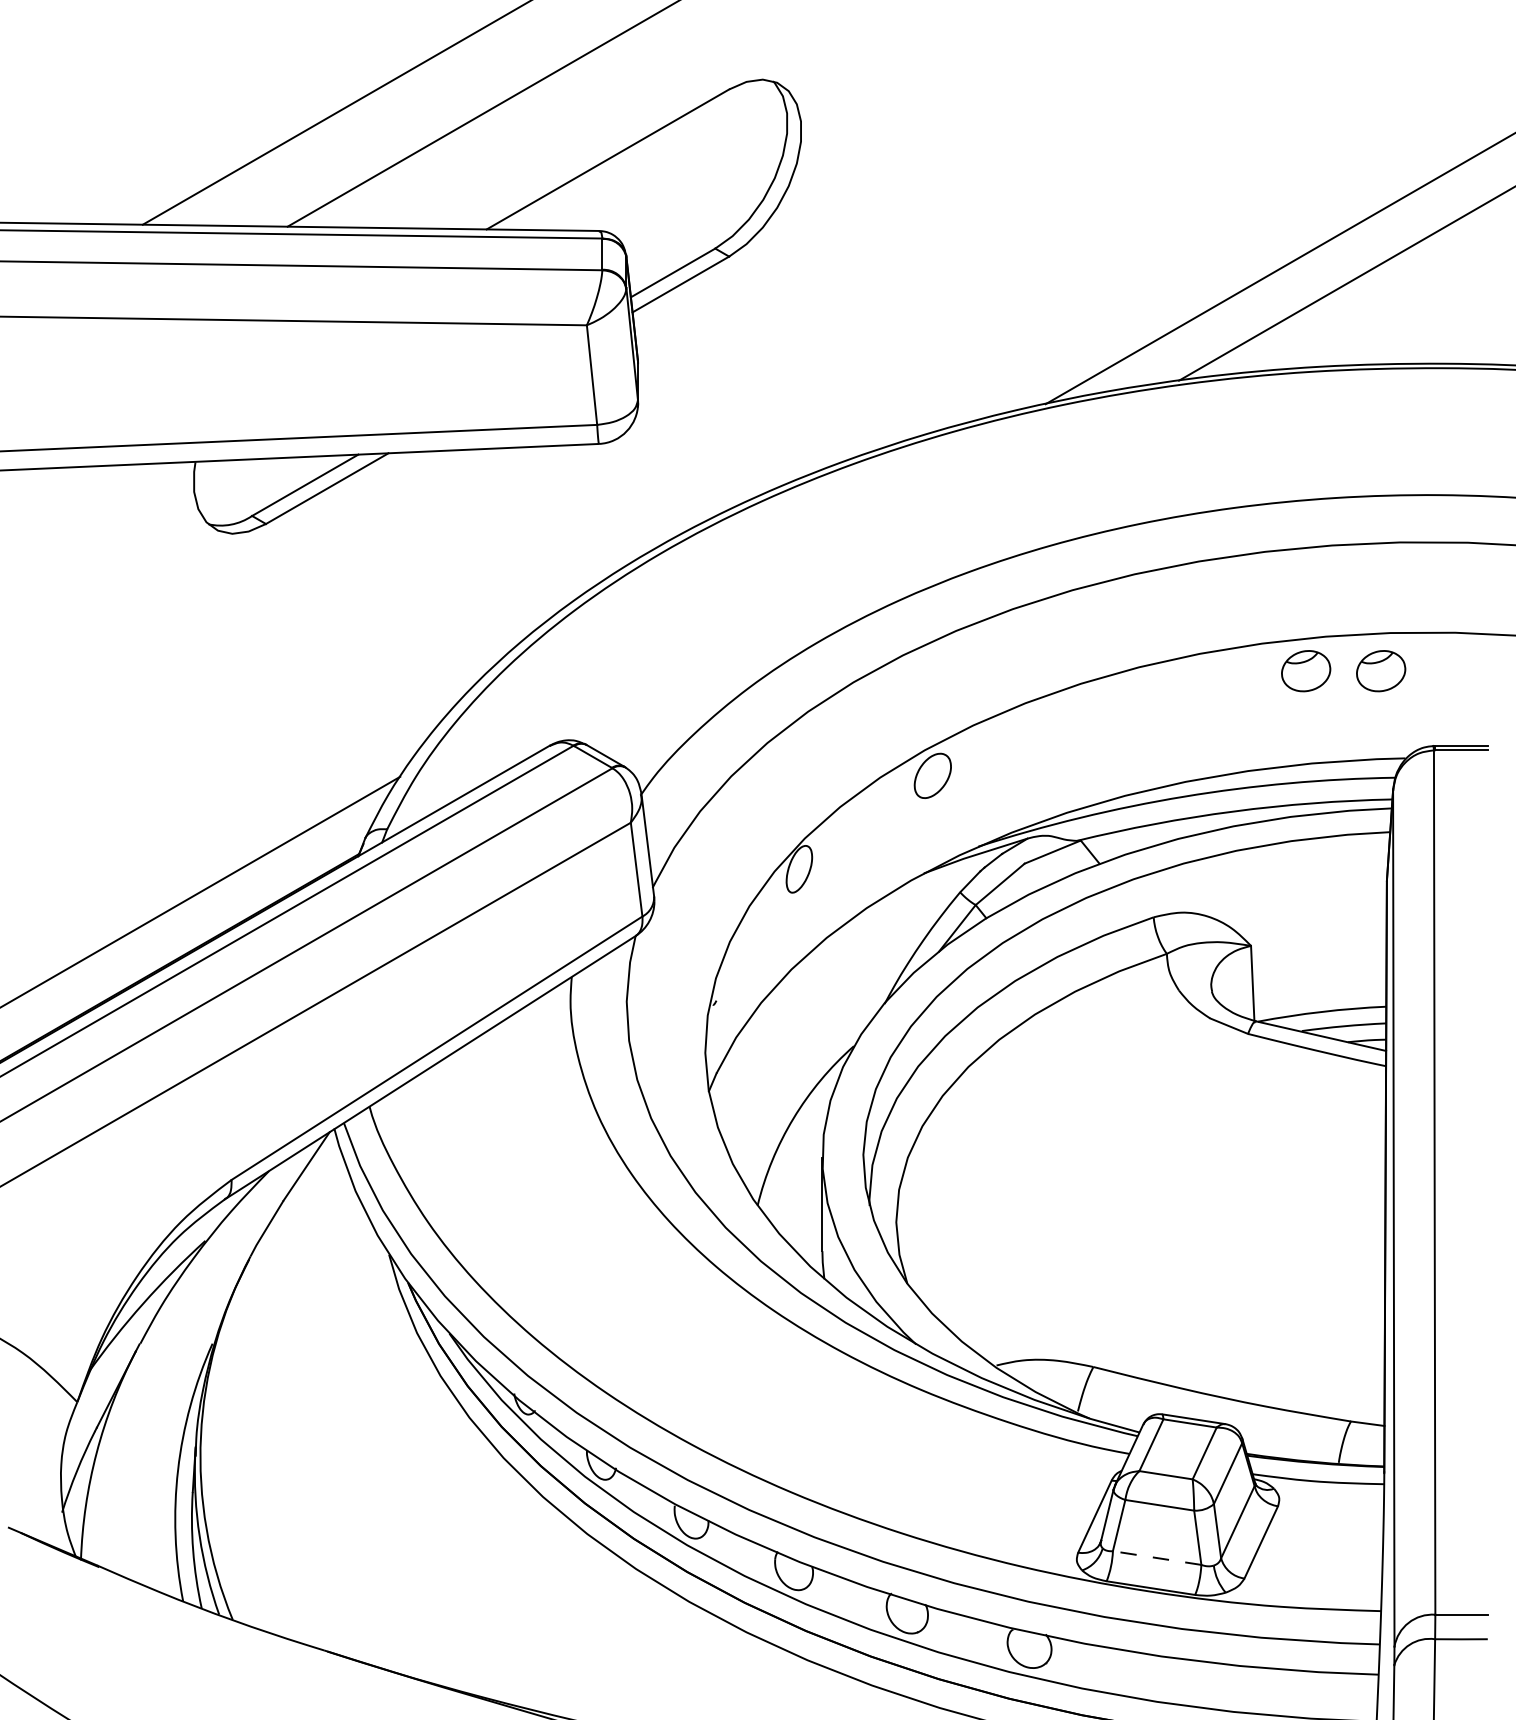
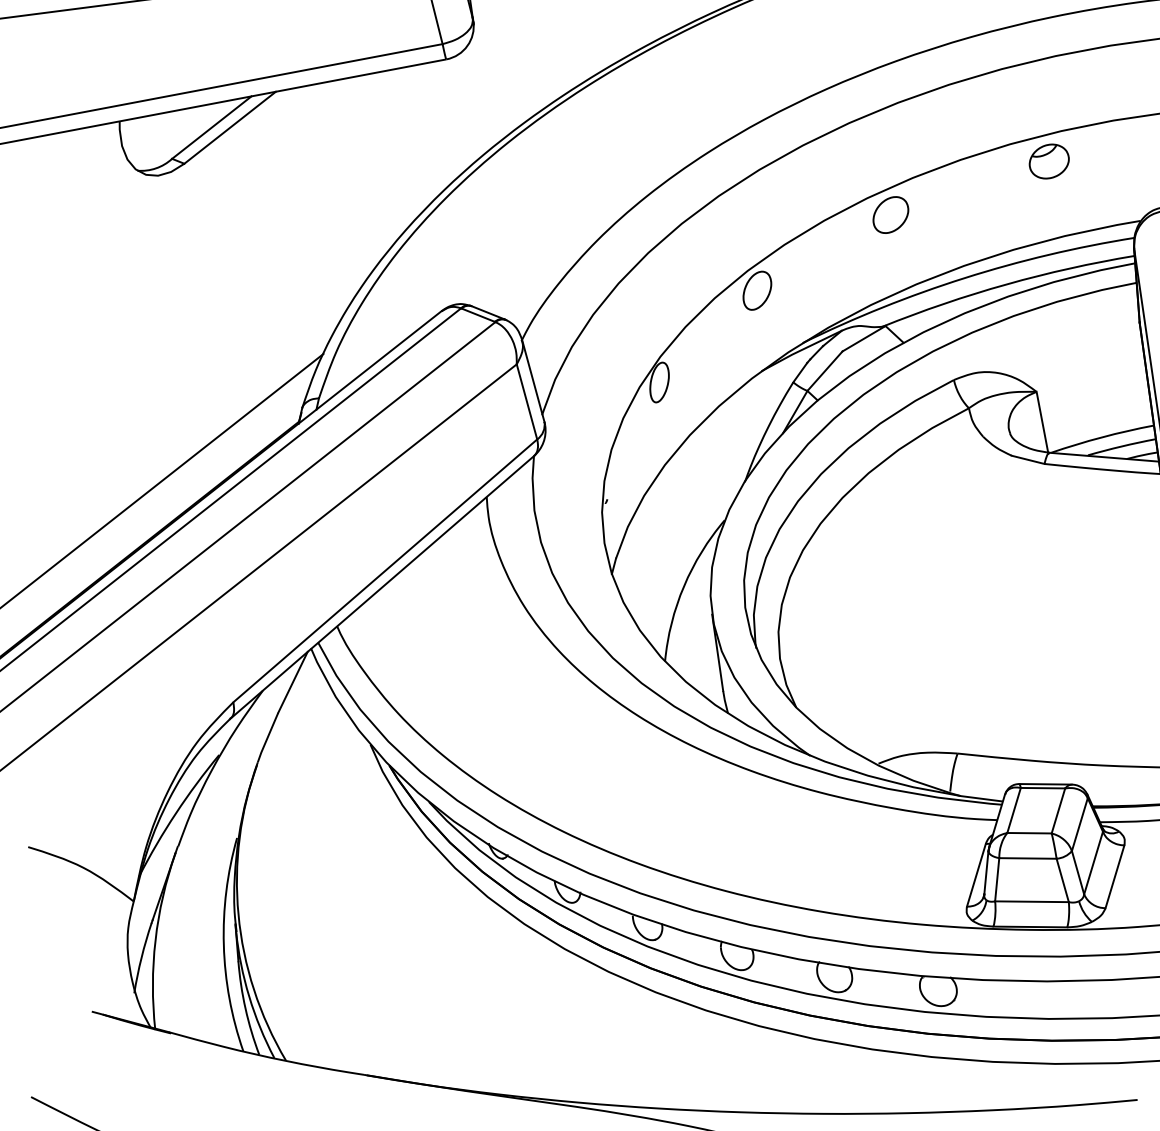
part: (1381, 671) -> (1110, 152), removed
part: (1106, 707) -> (890, 214), added
line: (1157, 1558) -> (1032, 902), dashed -> solid

